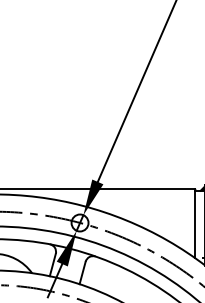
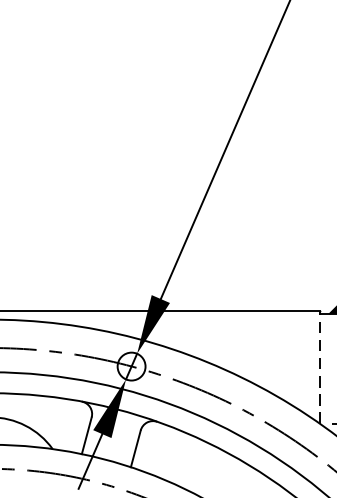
line: (194, 223) -> (319, 367), solid -> dashed

